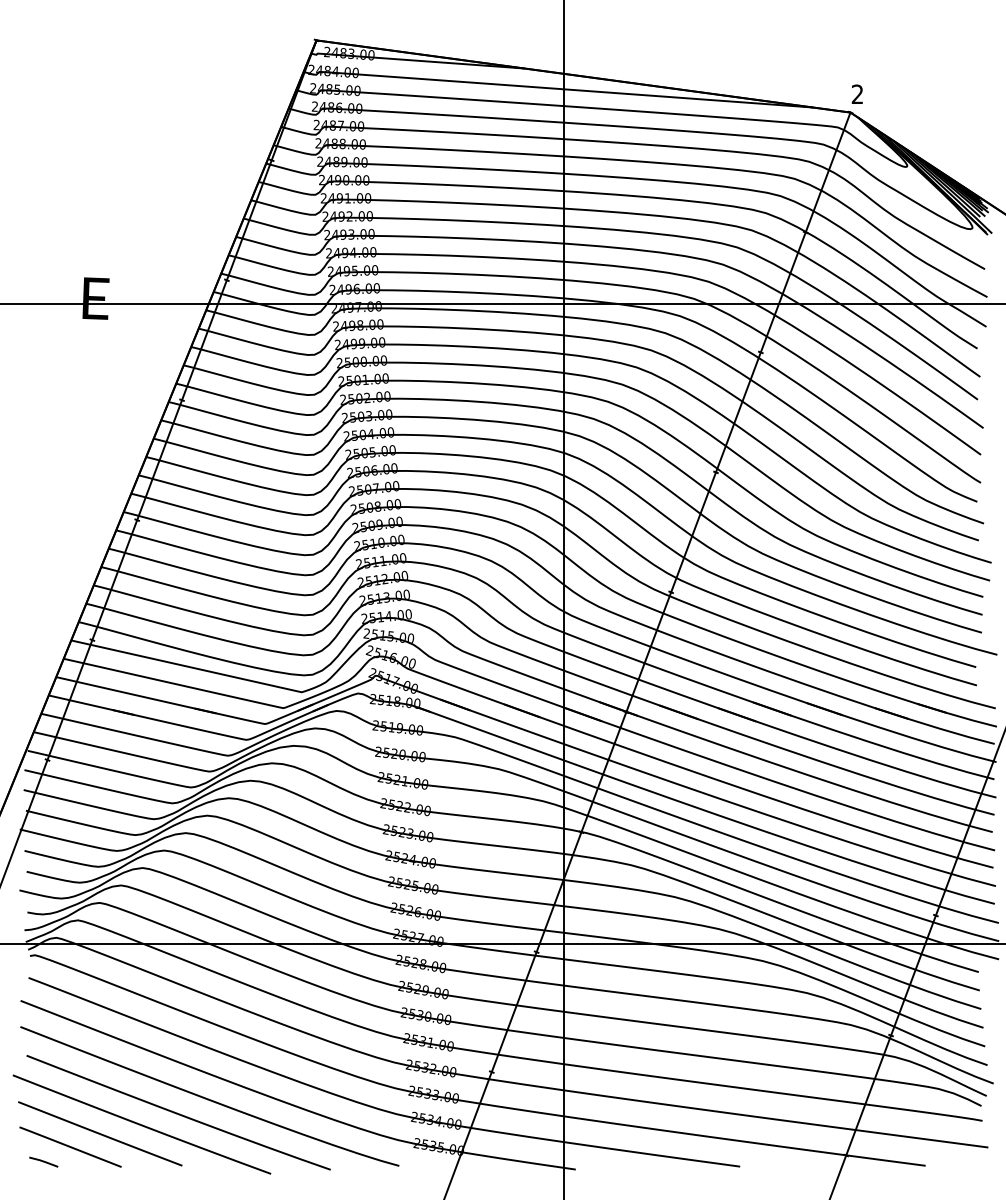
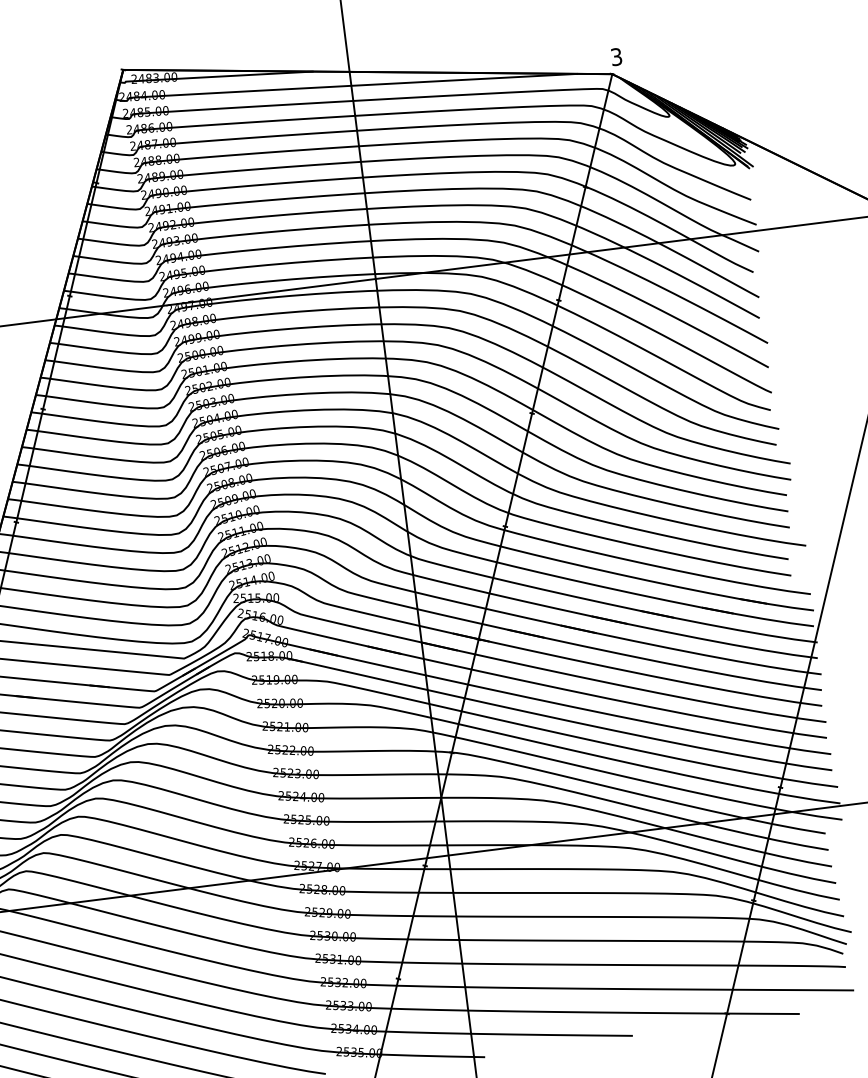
text: (857, 94) -> (616, 57), 2 -> 3

